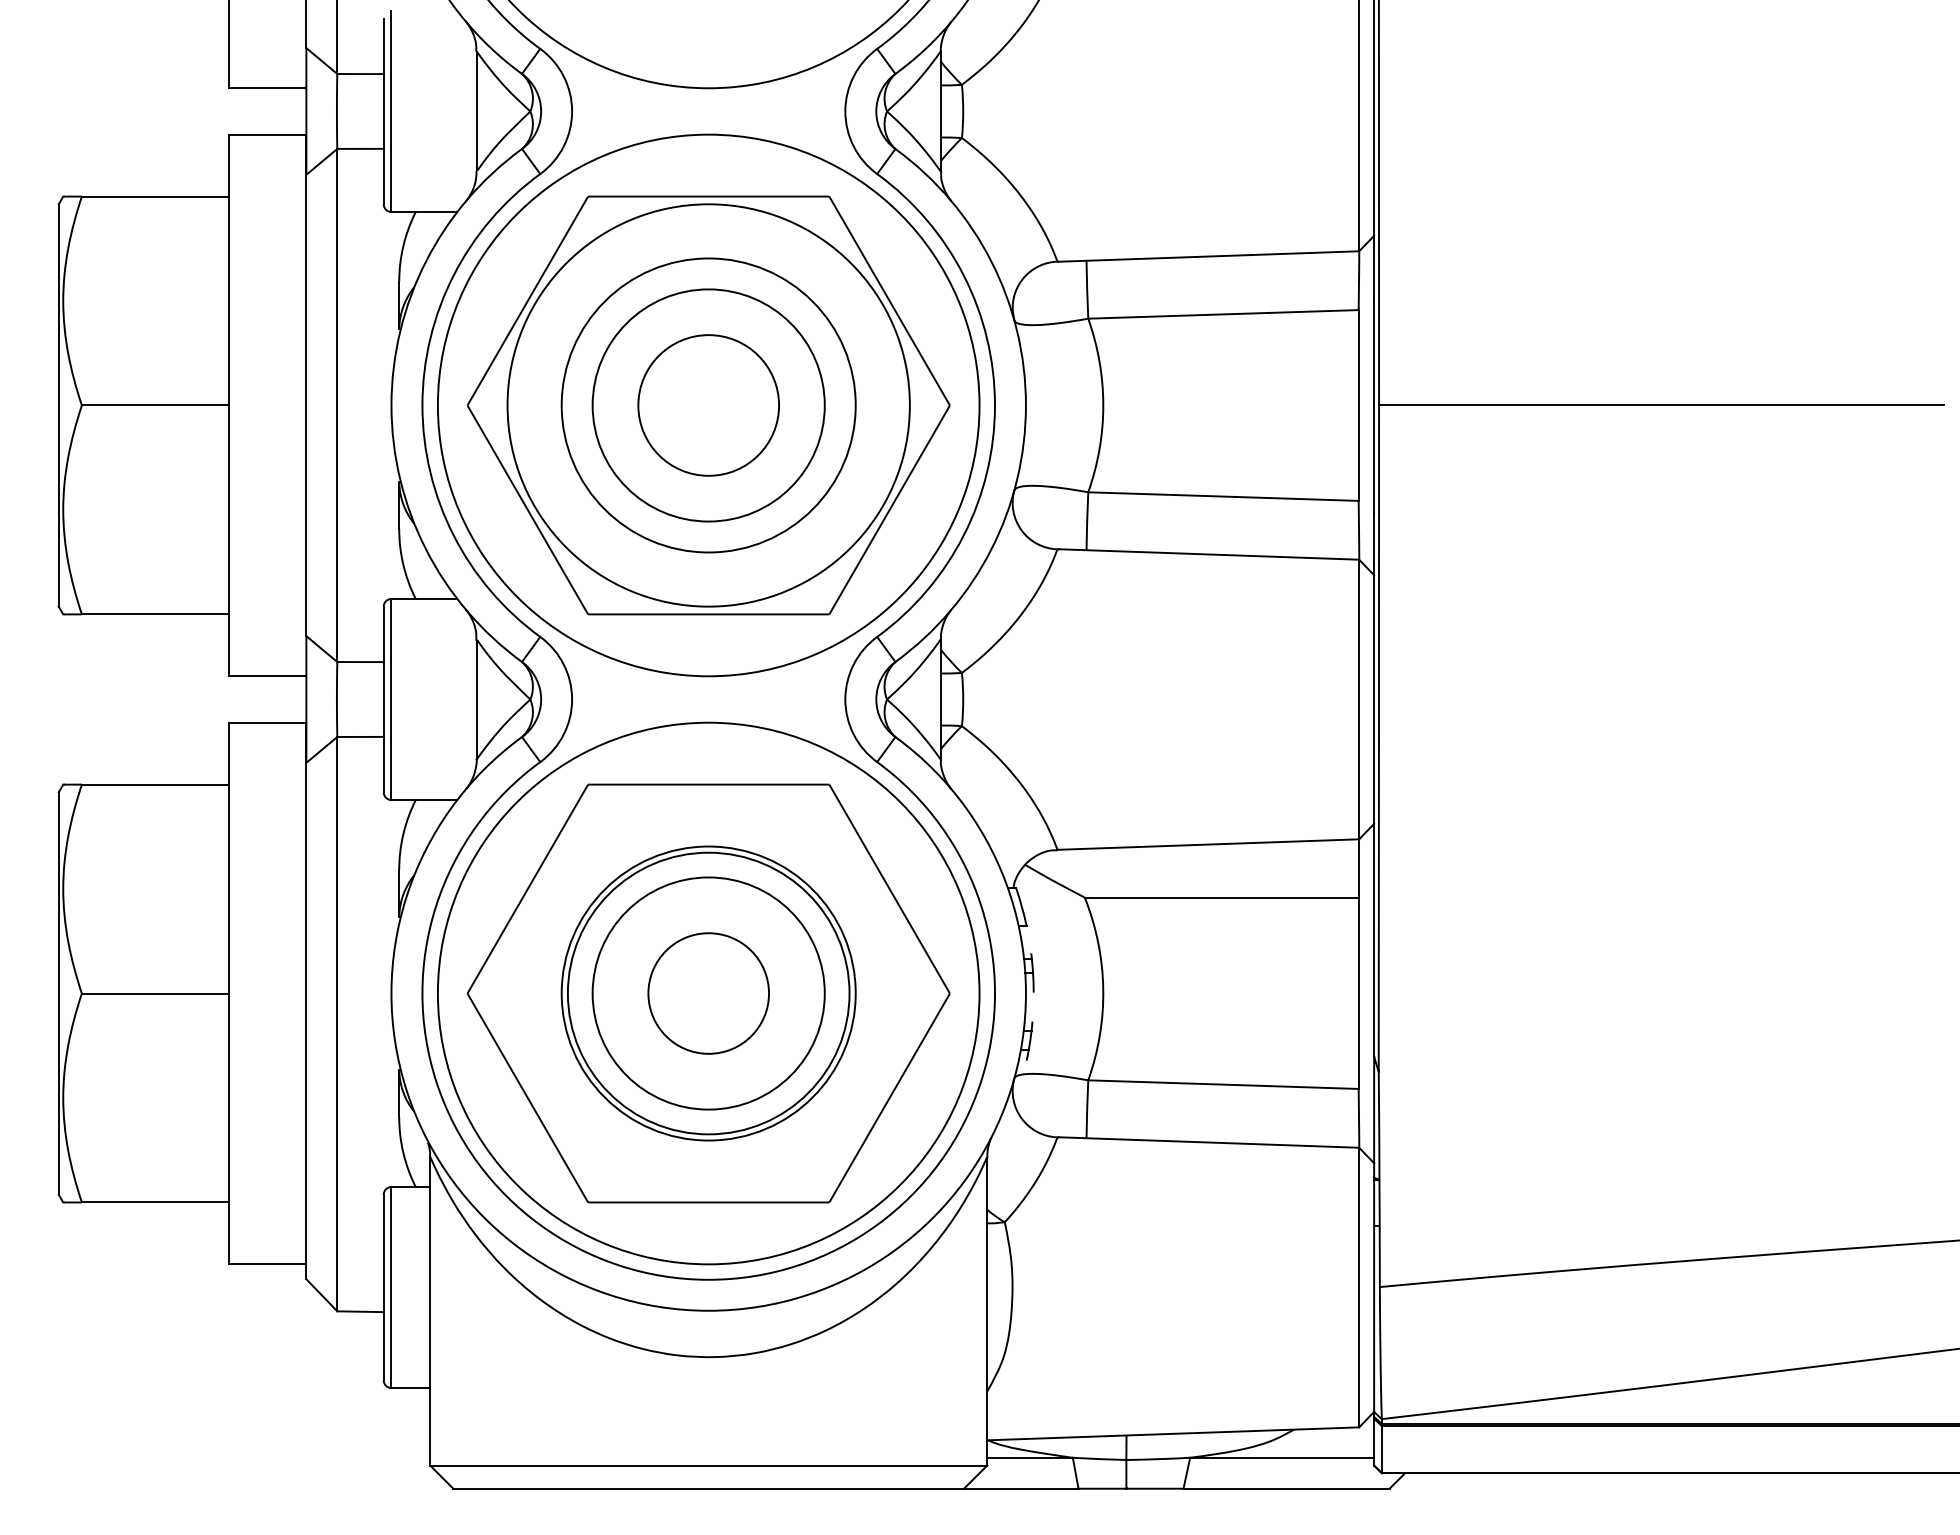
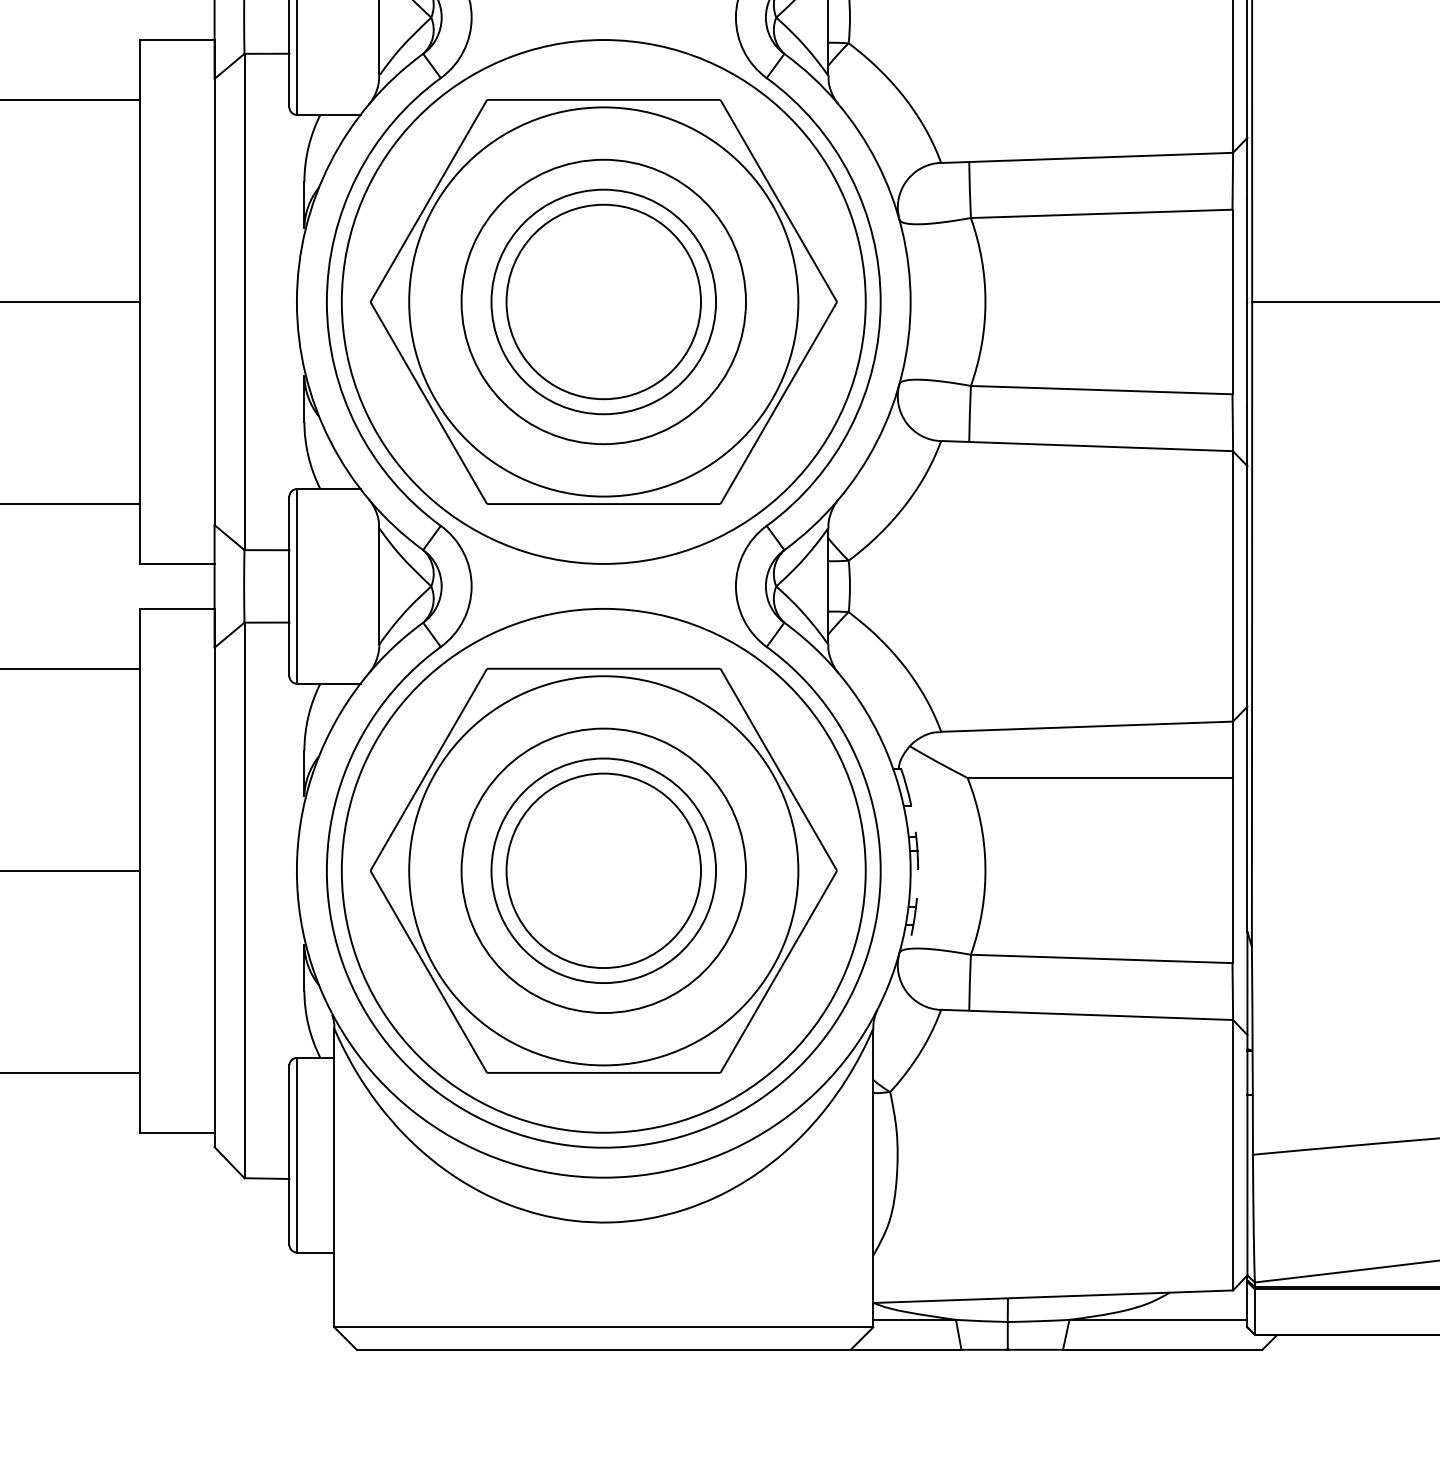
circle: (708, 404) -> (603, 301), size x1.43
circle: (708, 993) -> (603, 870), size x1.43
circle: (708, 993) -> (603, 870), size x1.67

